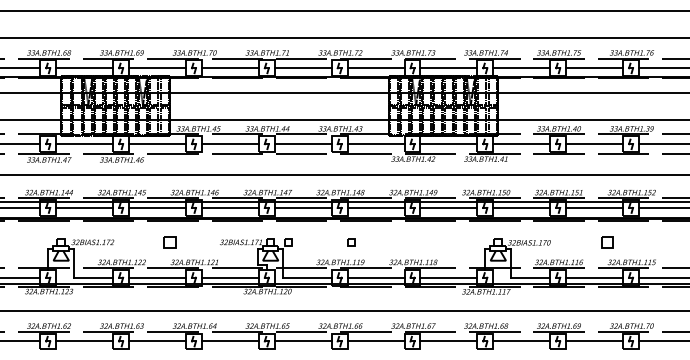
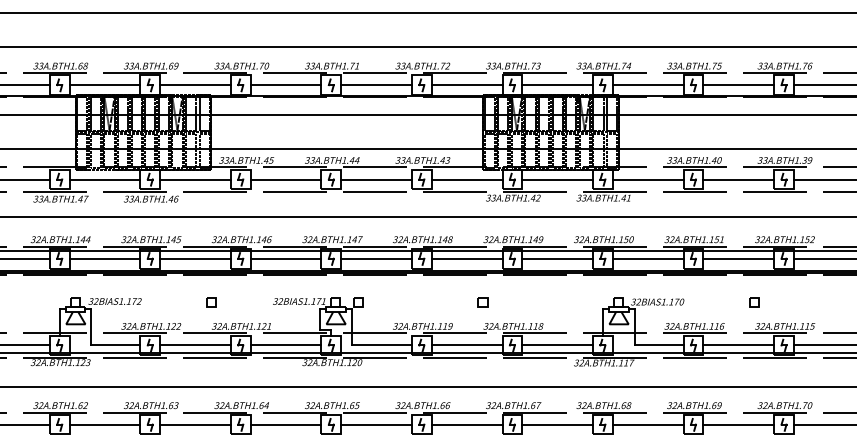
part: (170, 243) -> (211, 302), size x0.62
part: (351, 243) -> (482, 302), moved
part: (607, 243) -> (754, 302), size x0.62

